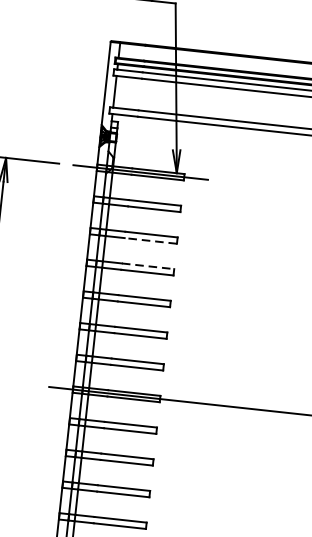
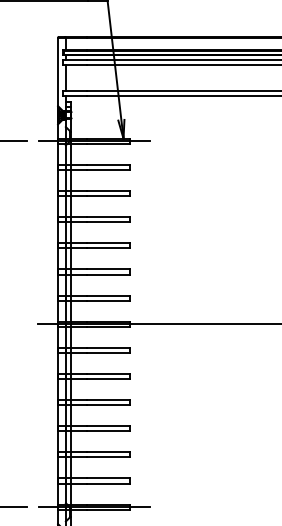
line: (150, 241) -> (108, 196), dashed -> solid
line: (148, 266) -> (108, 217), dashed -> solid

